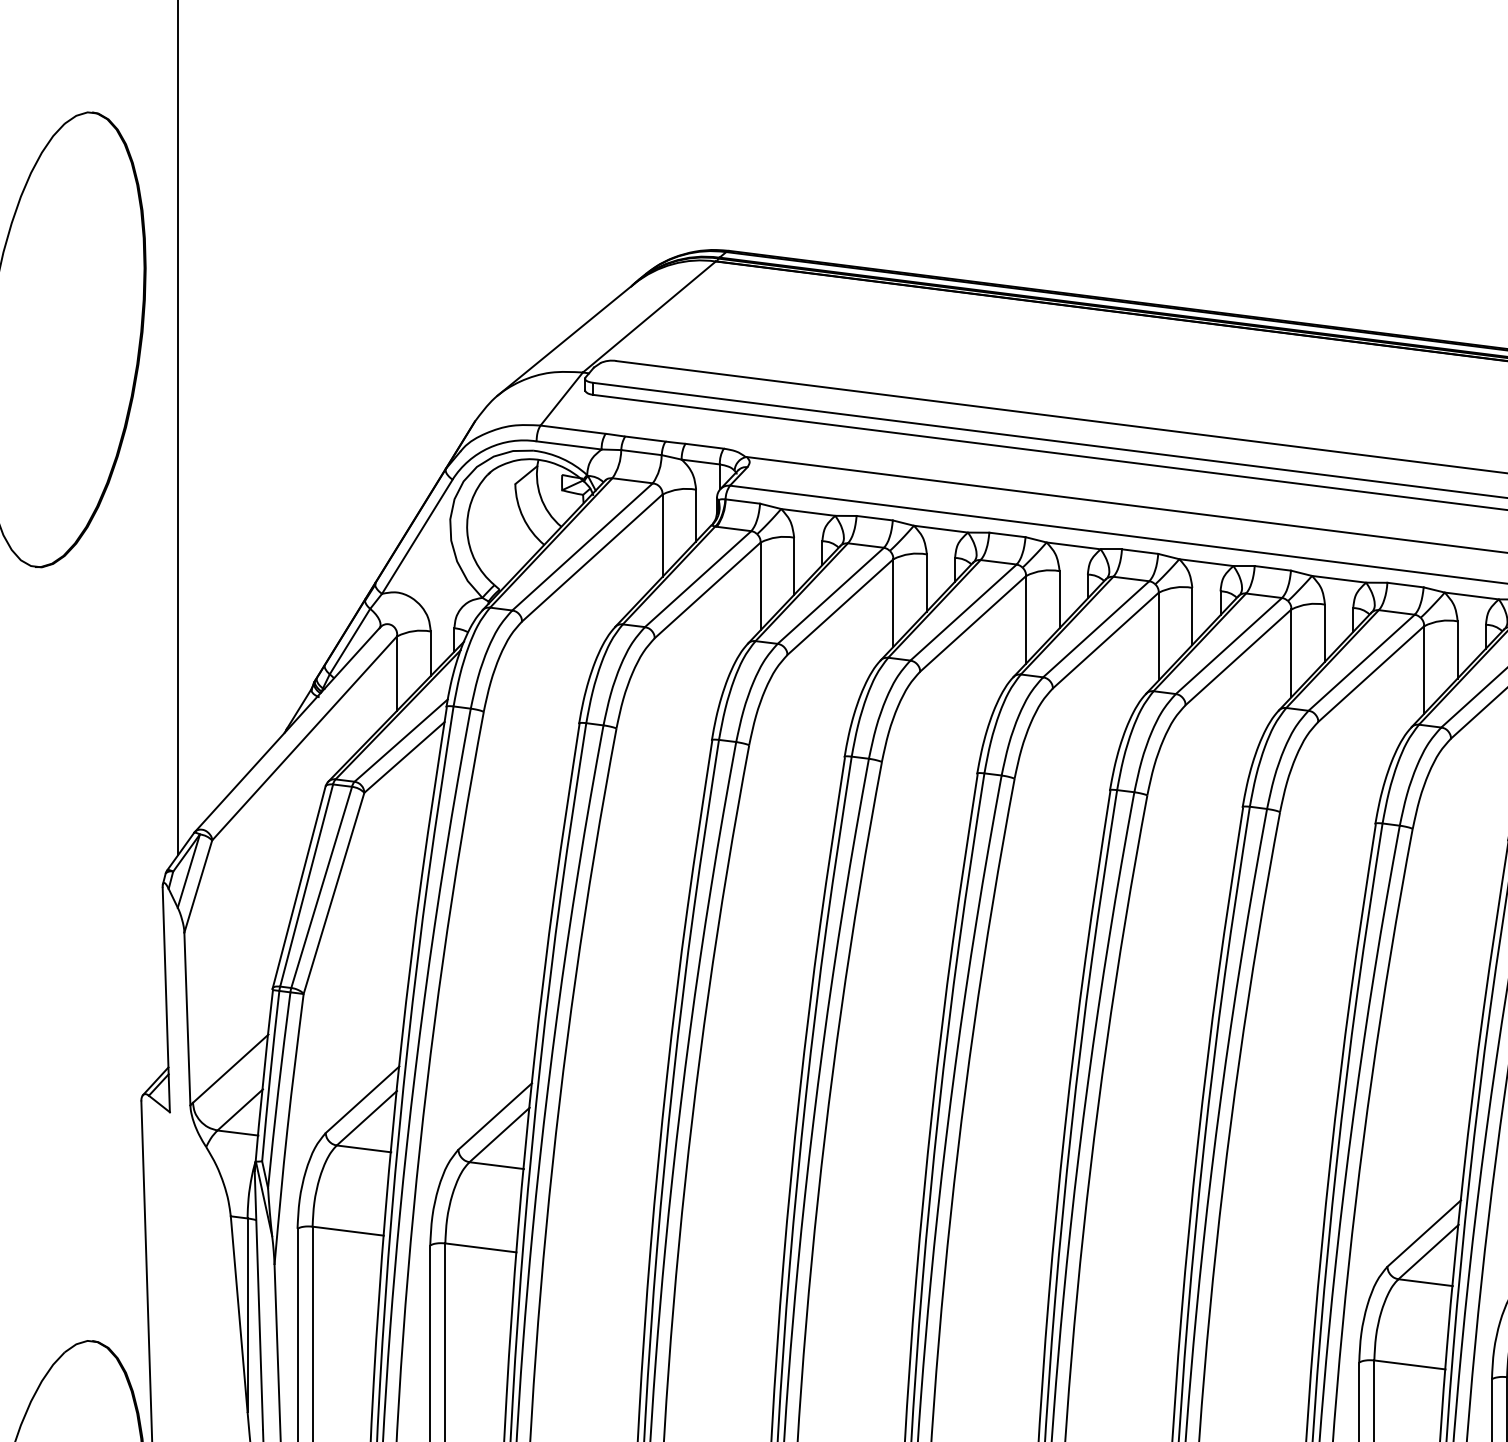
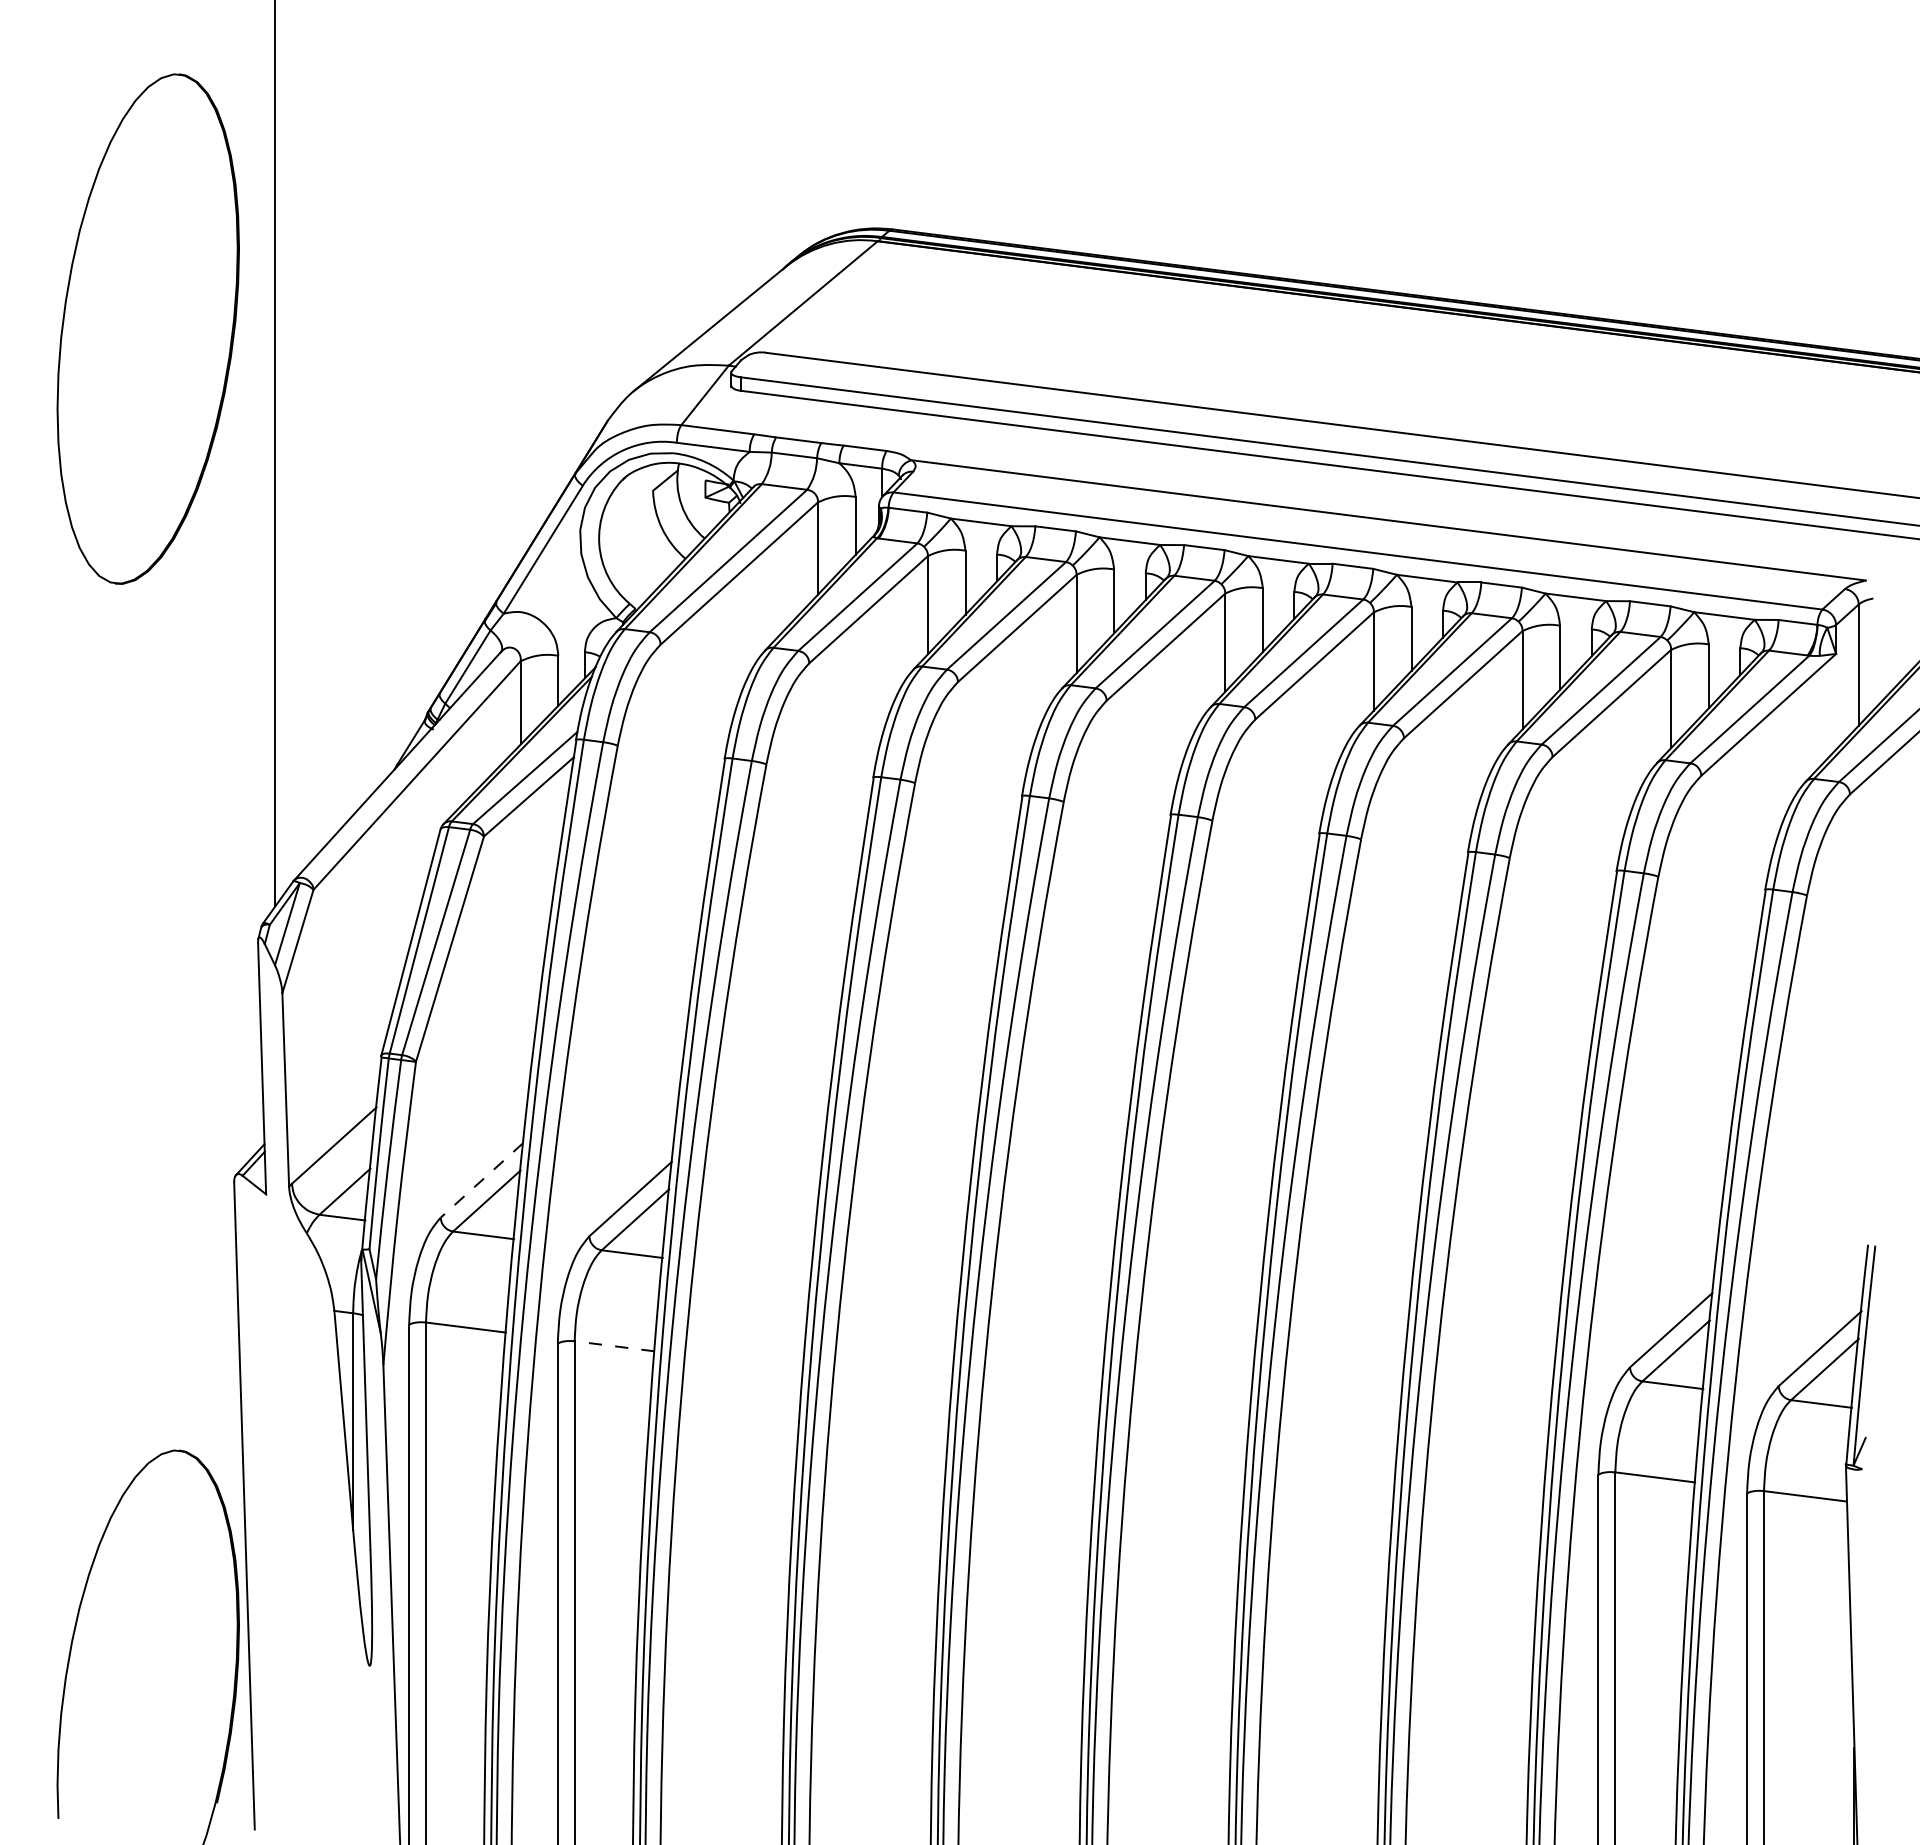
line: (362, 1099) -> (481, 1180), solid -> dashed
line: (480, 1248) -> (614, 1346), solid -> dashed

